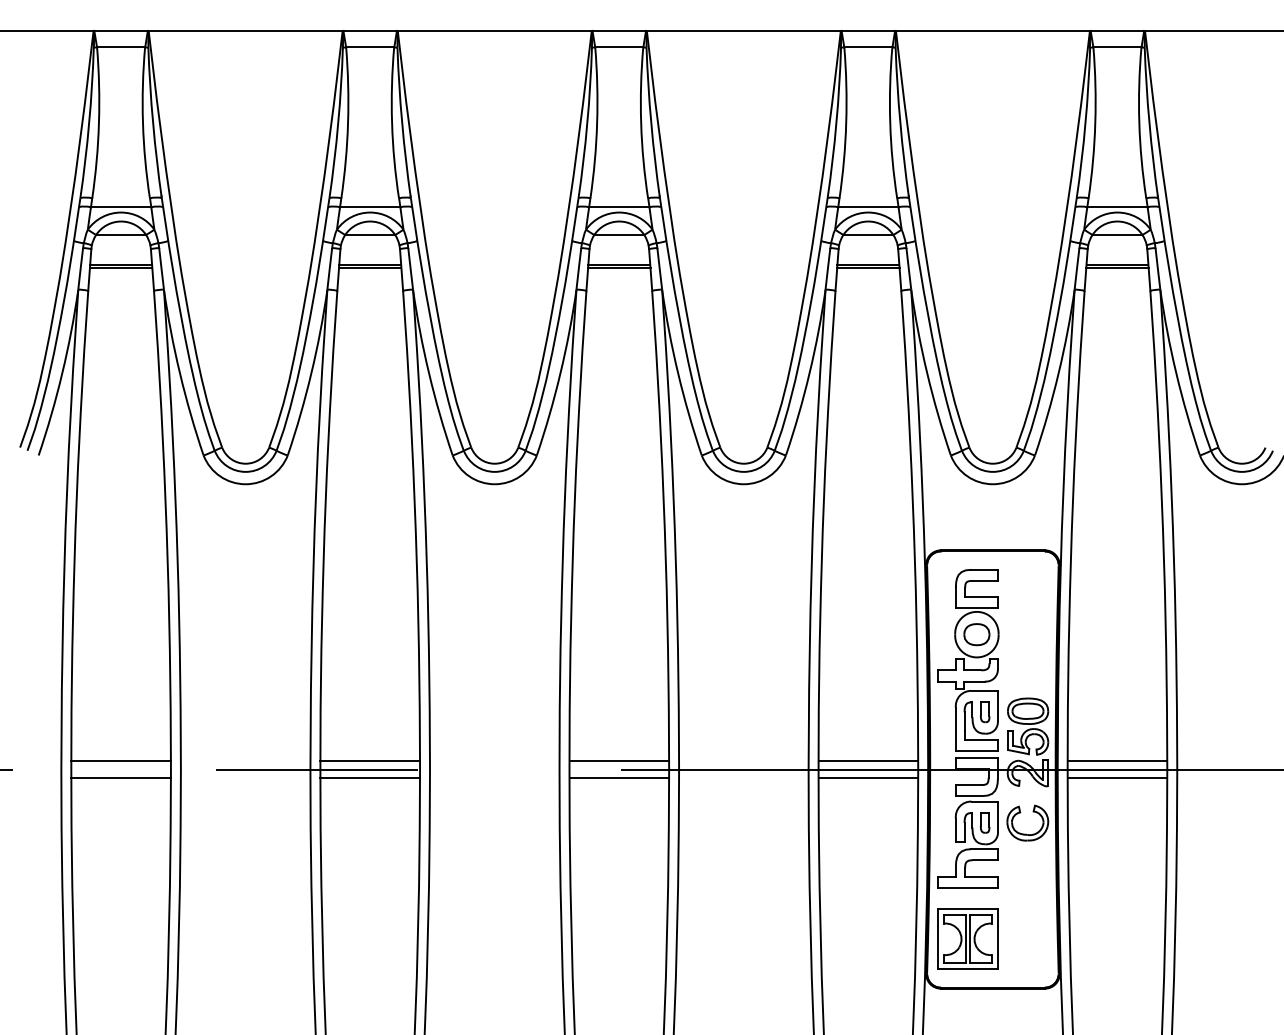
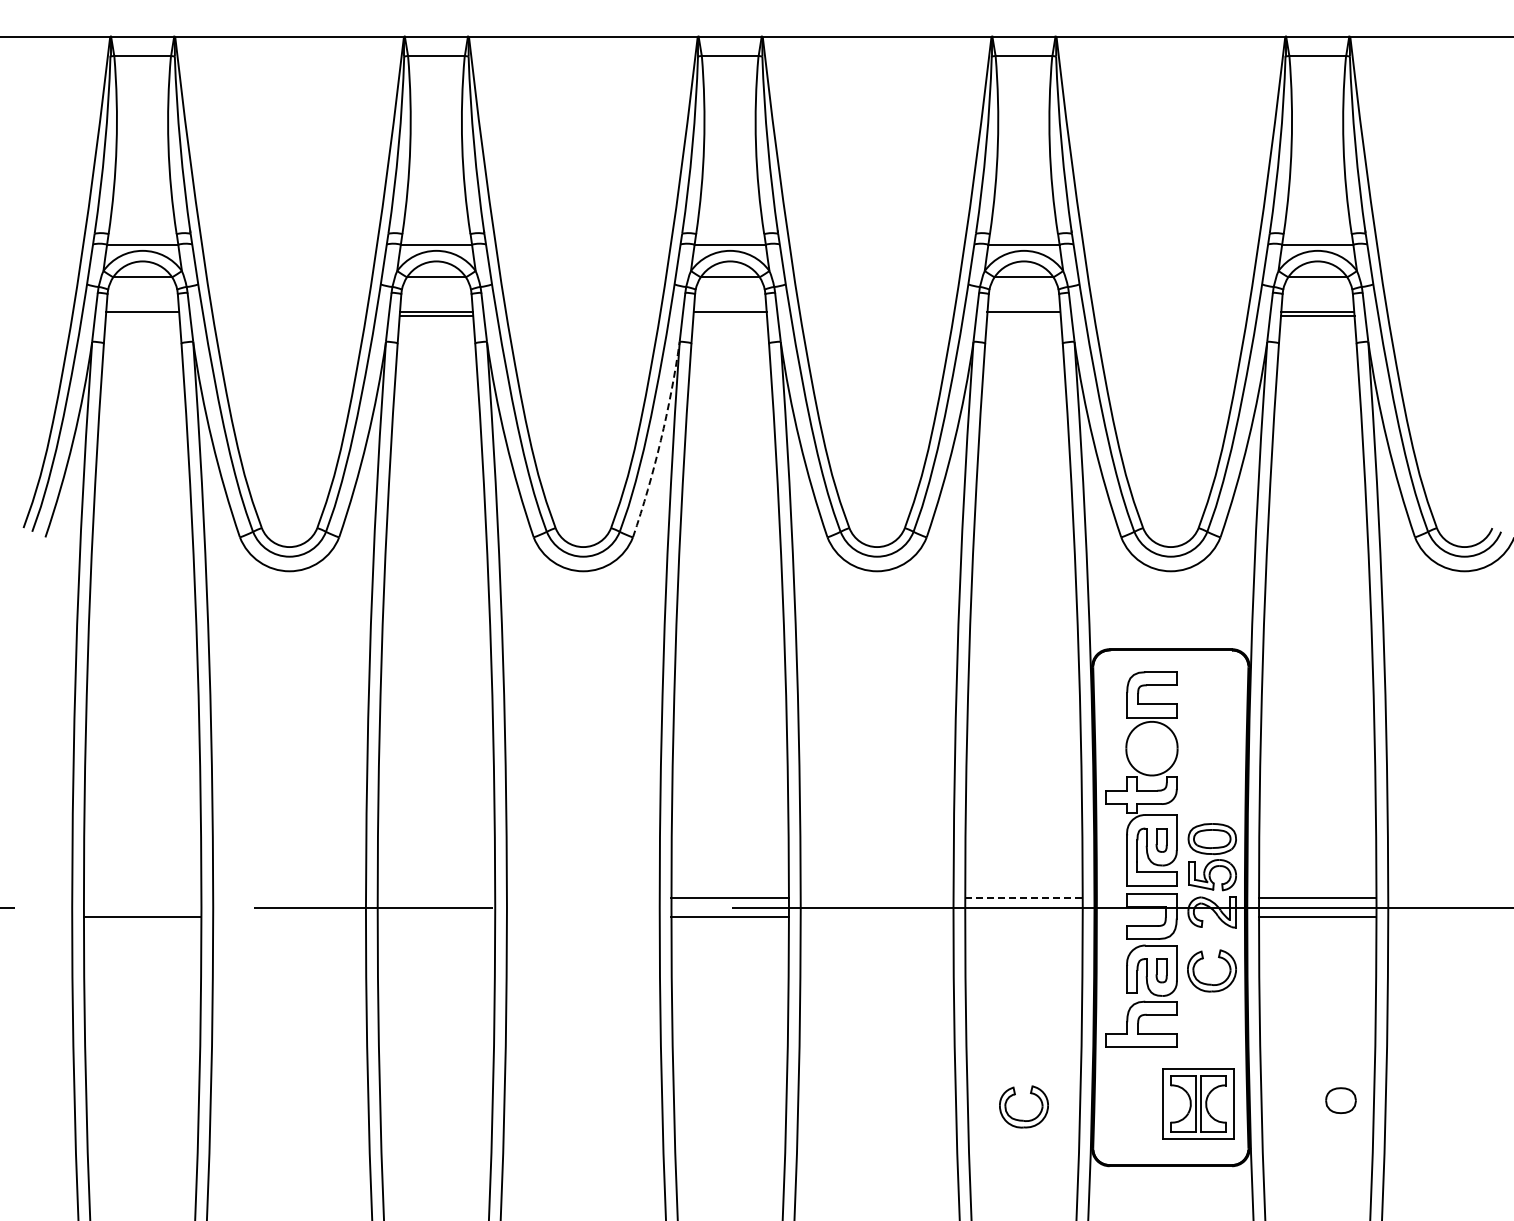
line: (120, 268) -> (142, 316), removed
line: (619, 268) -> (730, 316), removed
line: (867, 268) -> (1023, 316), removed
arc: (560, 373) -> (660, 440), solid -> dashed
part: (976, 634) -> (1340, 1100), moved
line: (120, 760) -> (142, 897), removed
line: (370, 760) -> (436, 897), removed
line: (867, 760) -> (1023, 897), solid -> dashed
line: (370, 777) -> (436, 917), removed
line: (867, 777) -> (1023, 917), removed
part: (968, 938) -> (1198, 1103), moved
part: (867, 949) -> (1023, 1119), added

